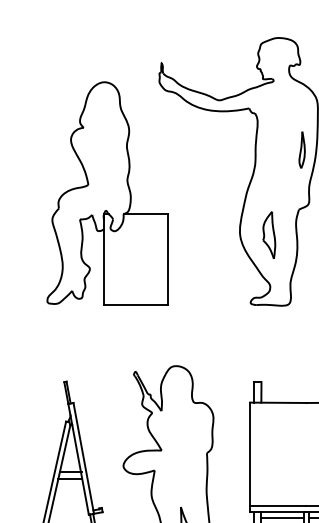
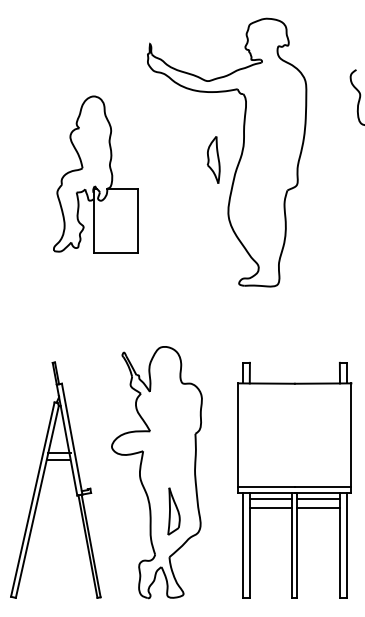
part: (302, 149) -> (290, 130), removed
part: (107, 193) -> (95, 174), size x0.7
part: (269, 234) -> (213, 159), moved

